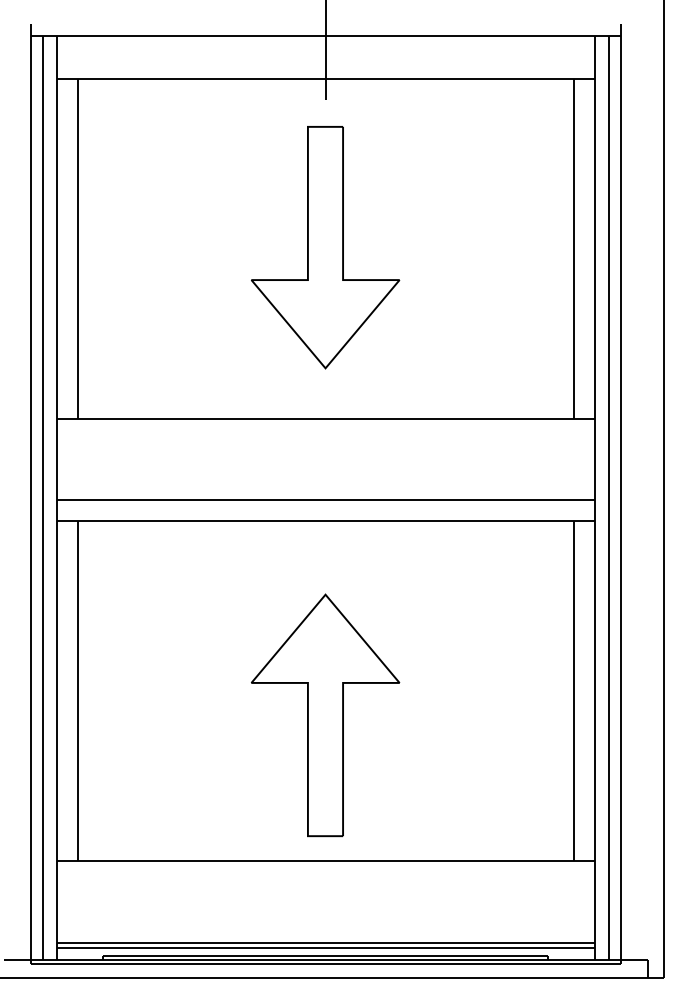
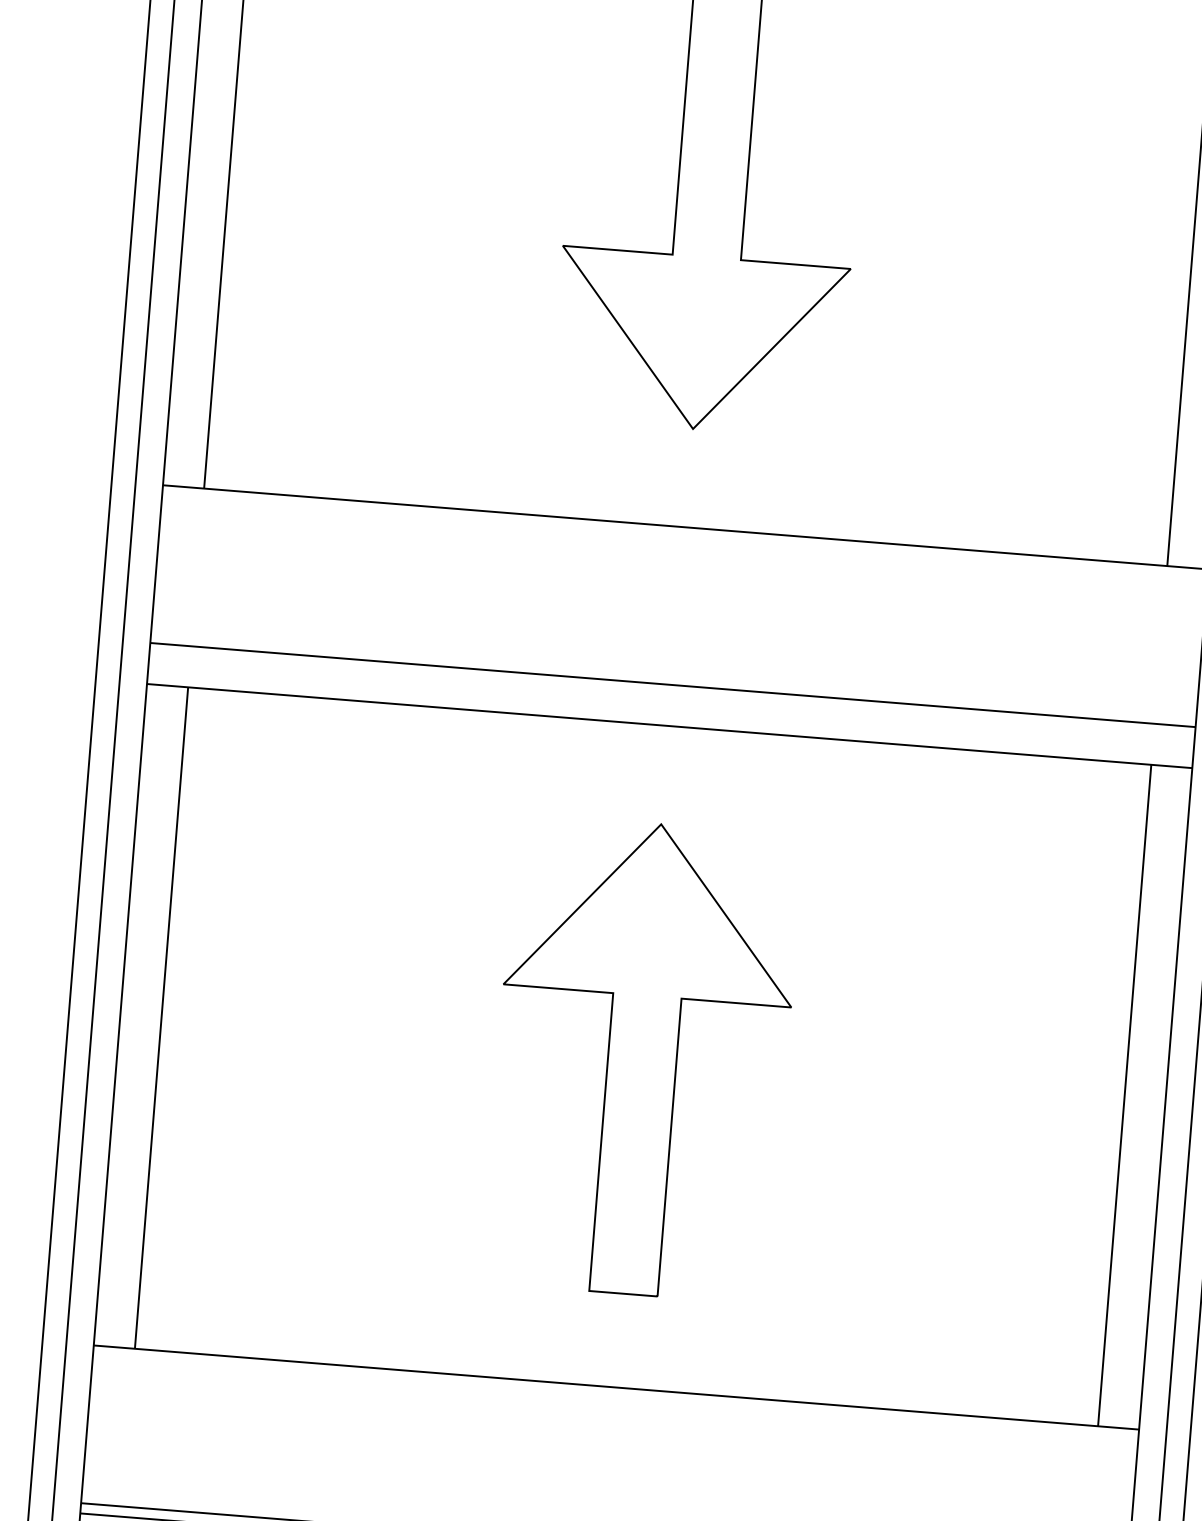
part: (325, 715) -> (642, 1059), moved

